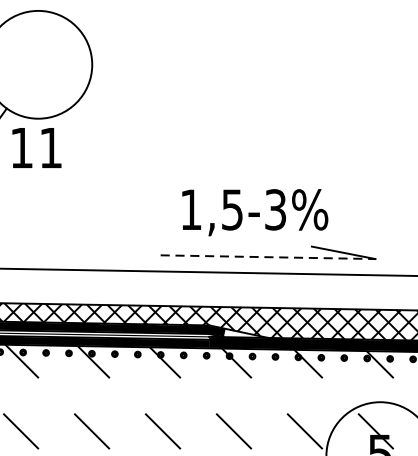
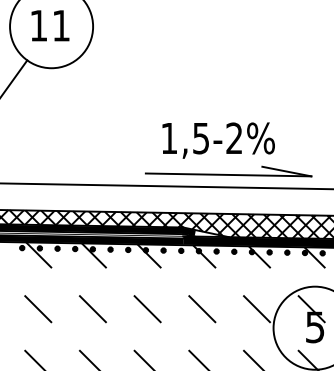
text: (36, 147) -> (50, 25), moved
text: (275, 209) -> (234, 138), 1,5-3% -> 1,5-2%
line: (267, 256) -> (228, 174), dashed -> solid

